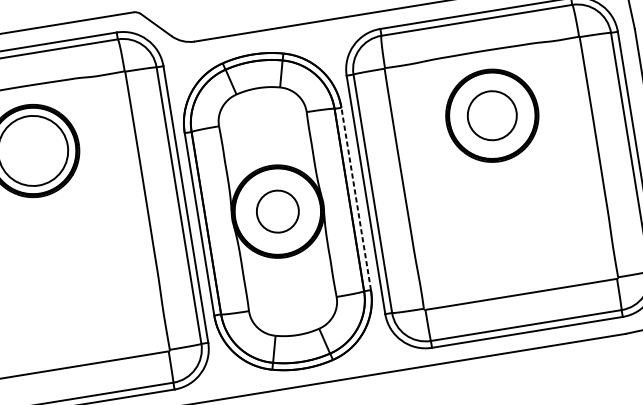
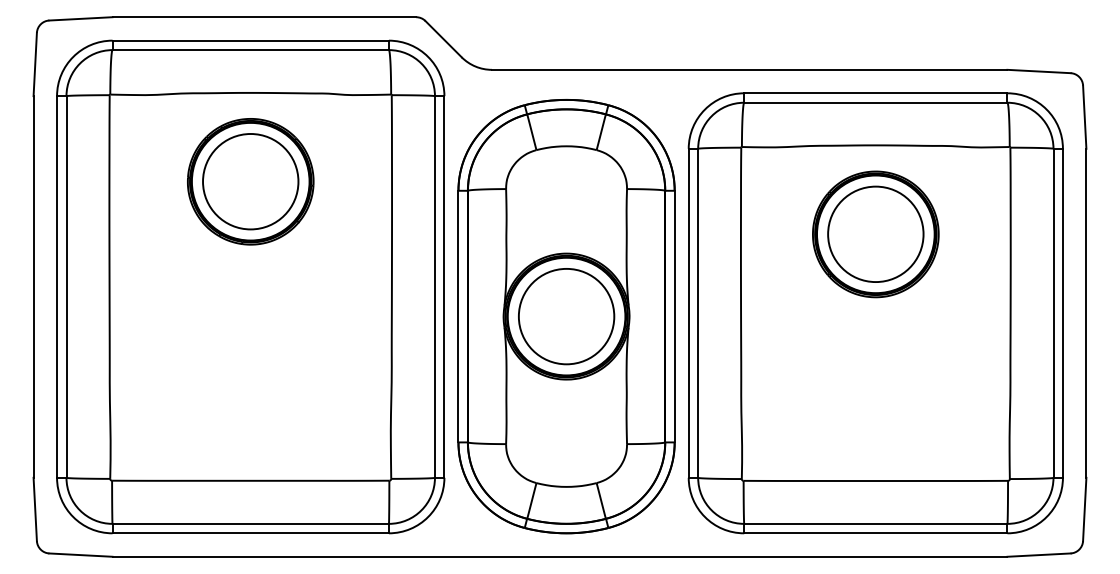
circle: (492, 115) -> (875, 234), size x1.43
line: (356, 198) -> (674, 316), dashed -> solid
circle: (277, 211) -> (566, 316), size x1.67

